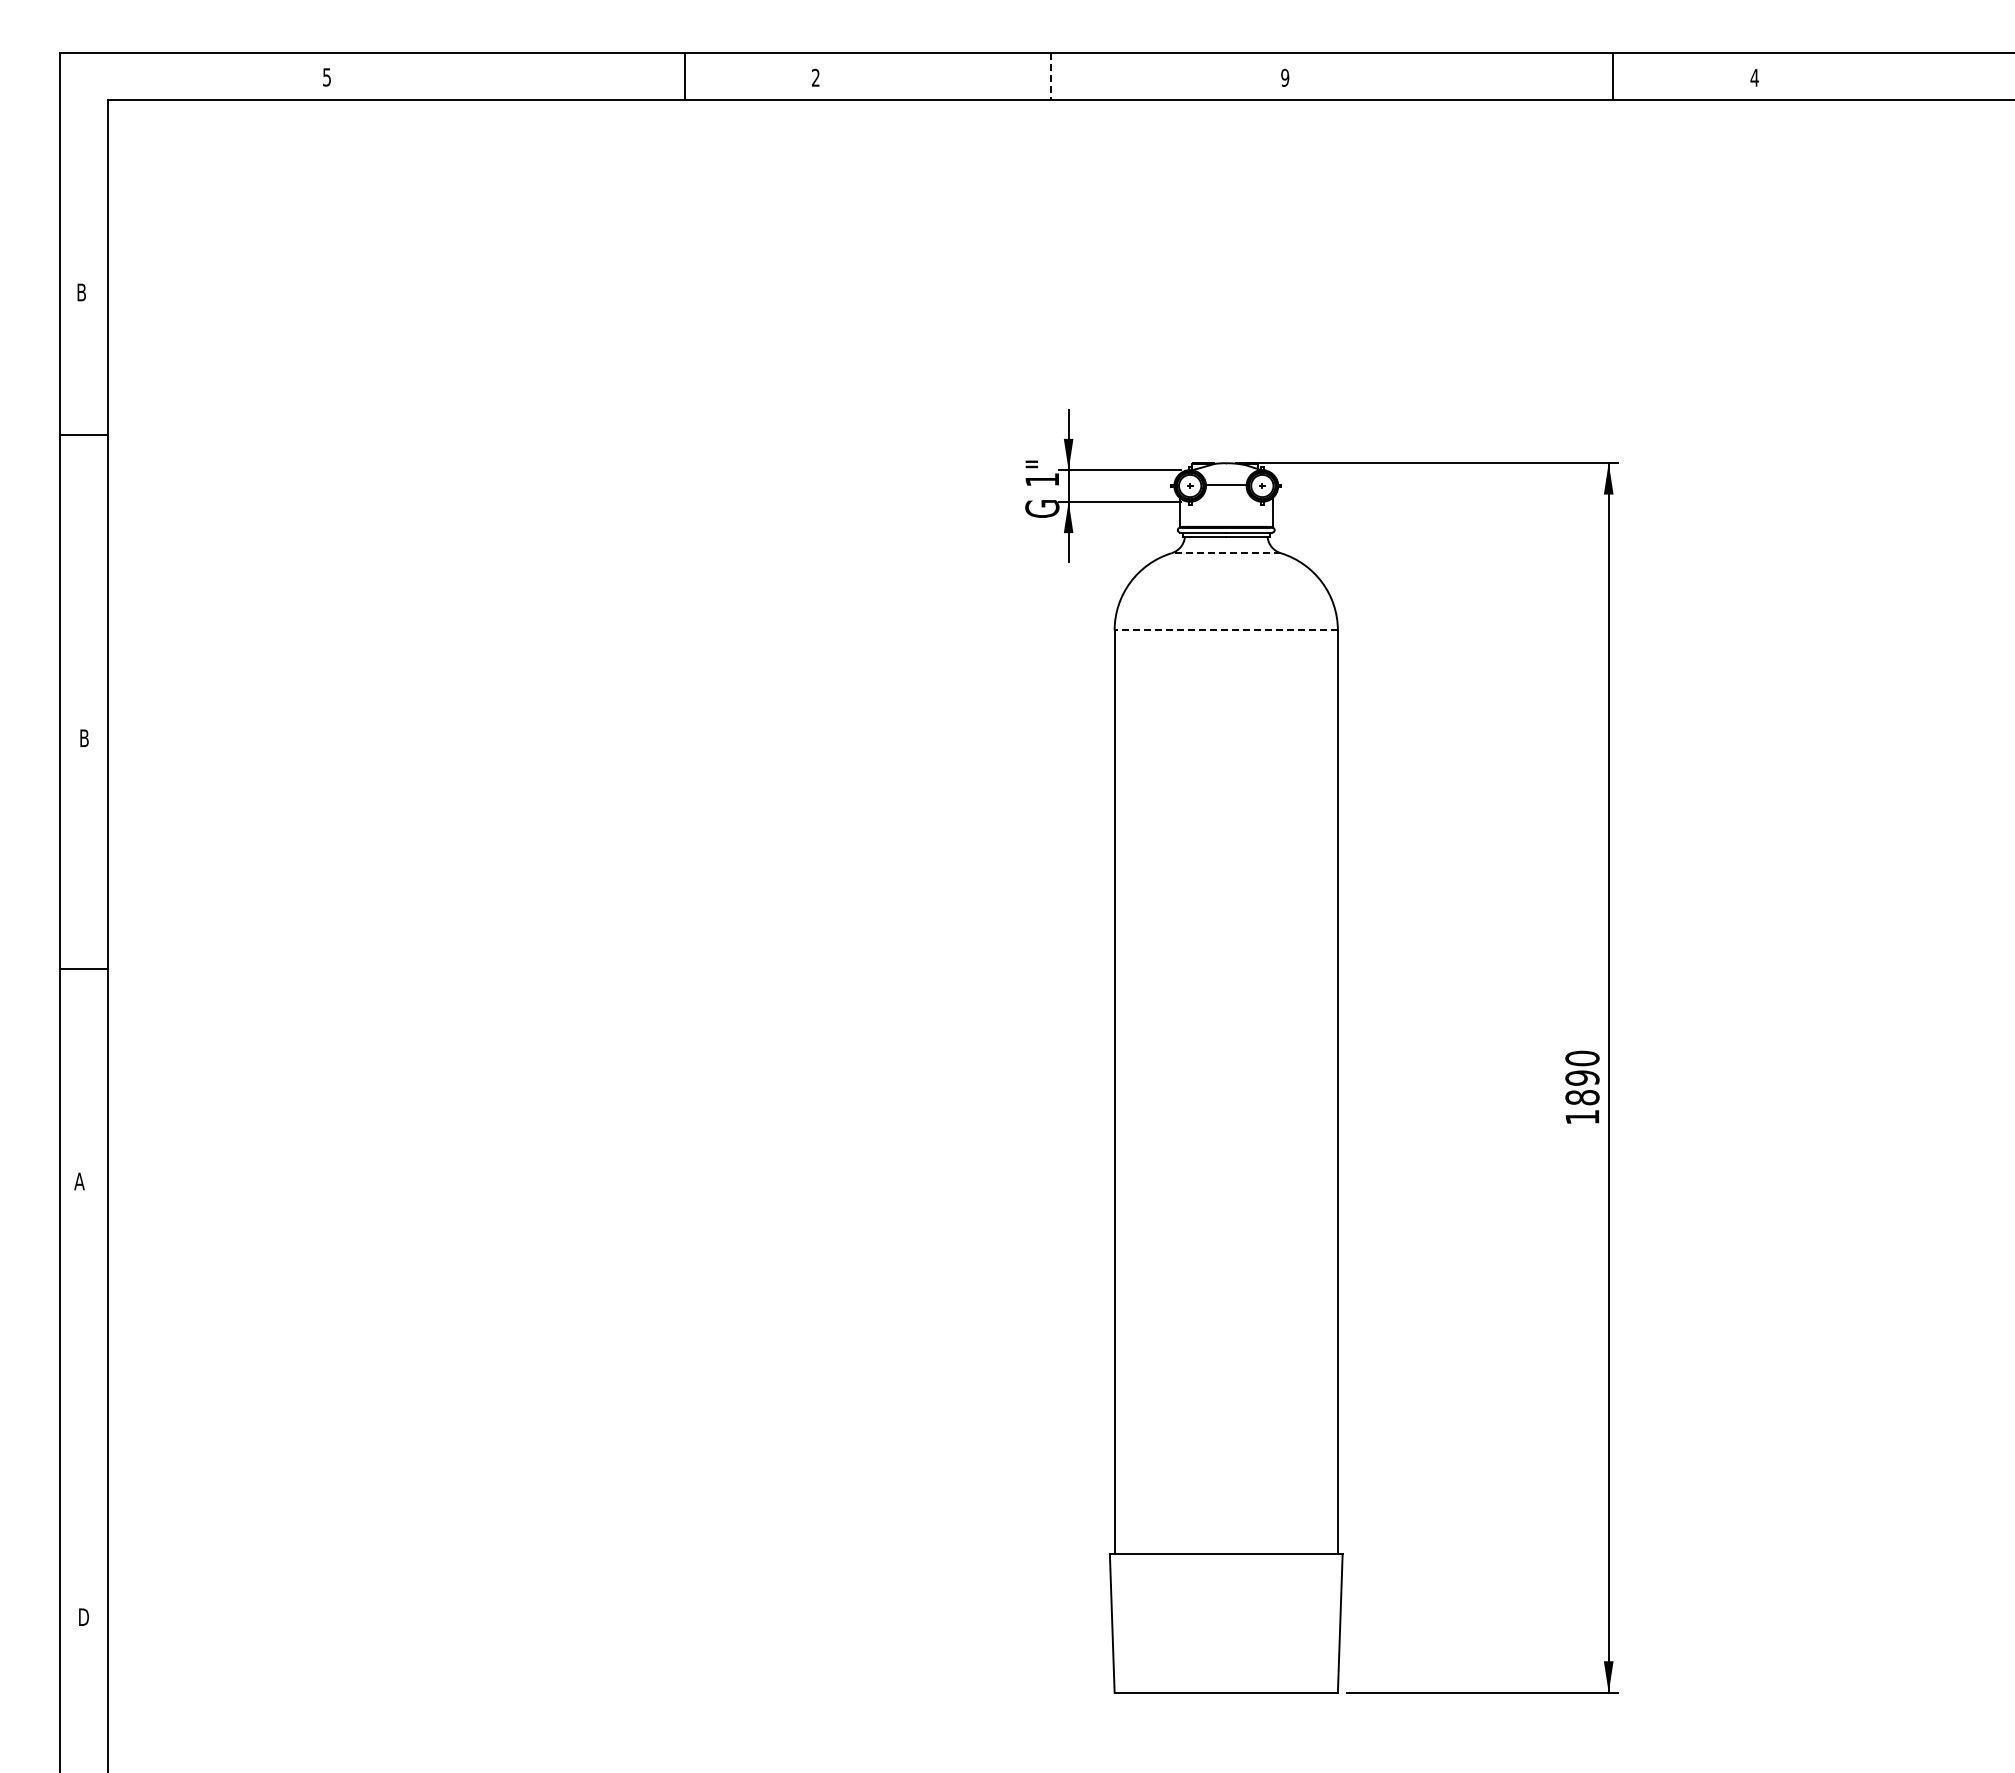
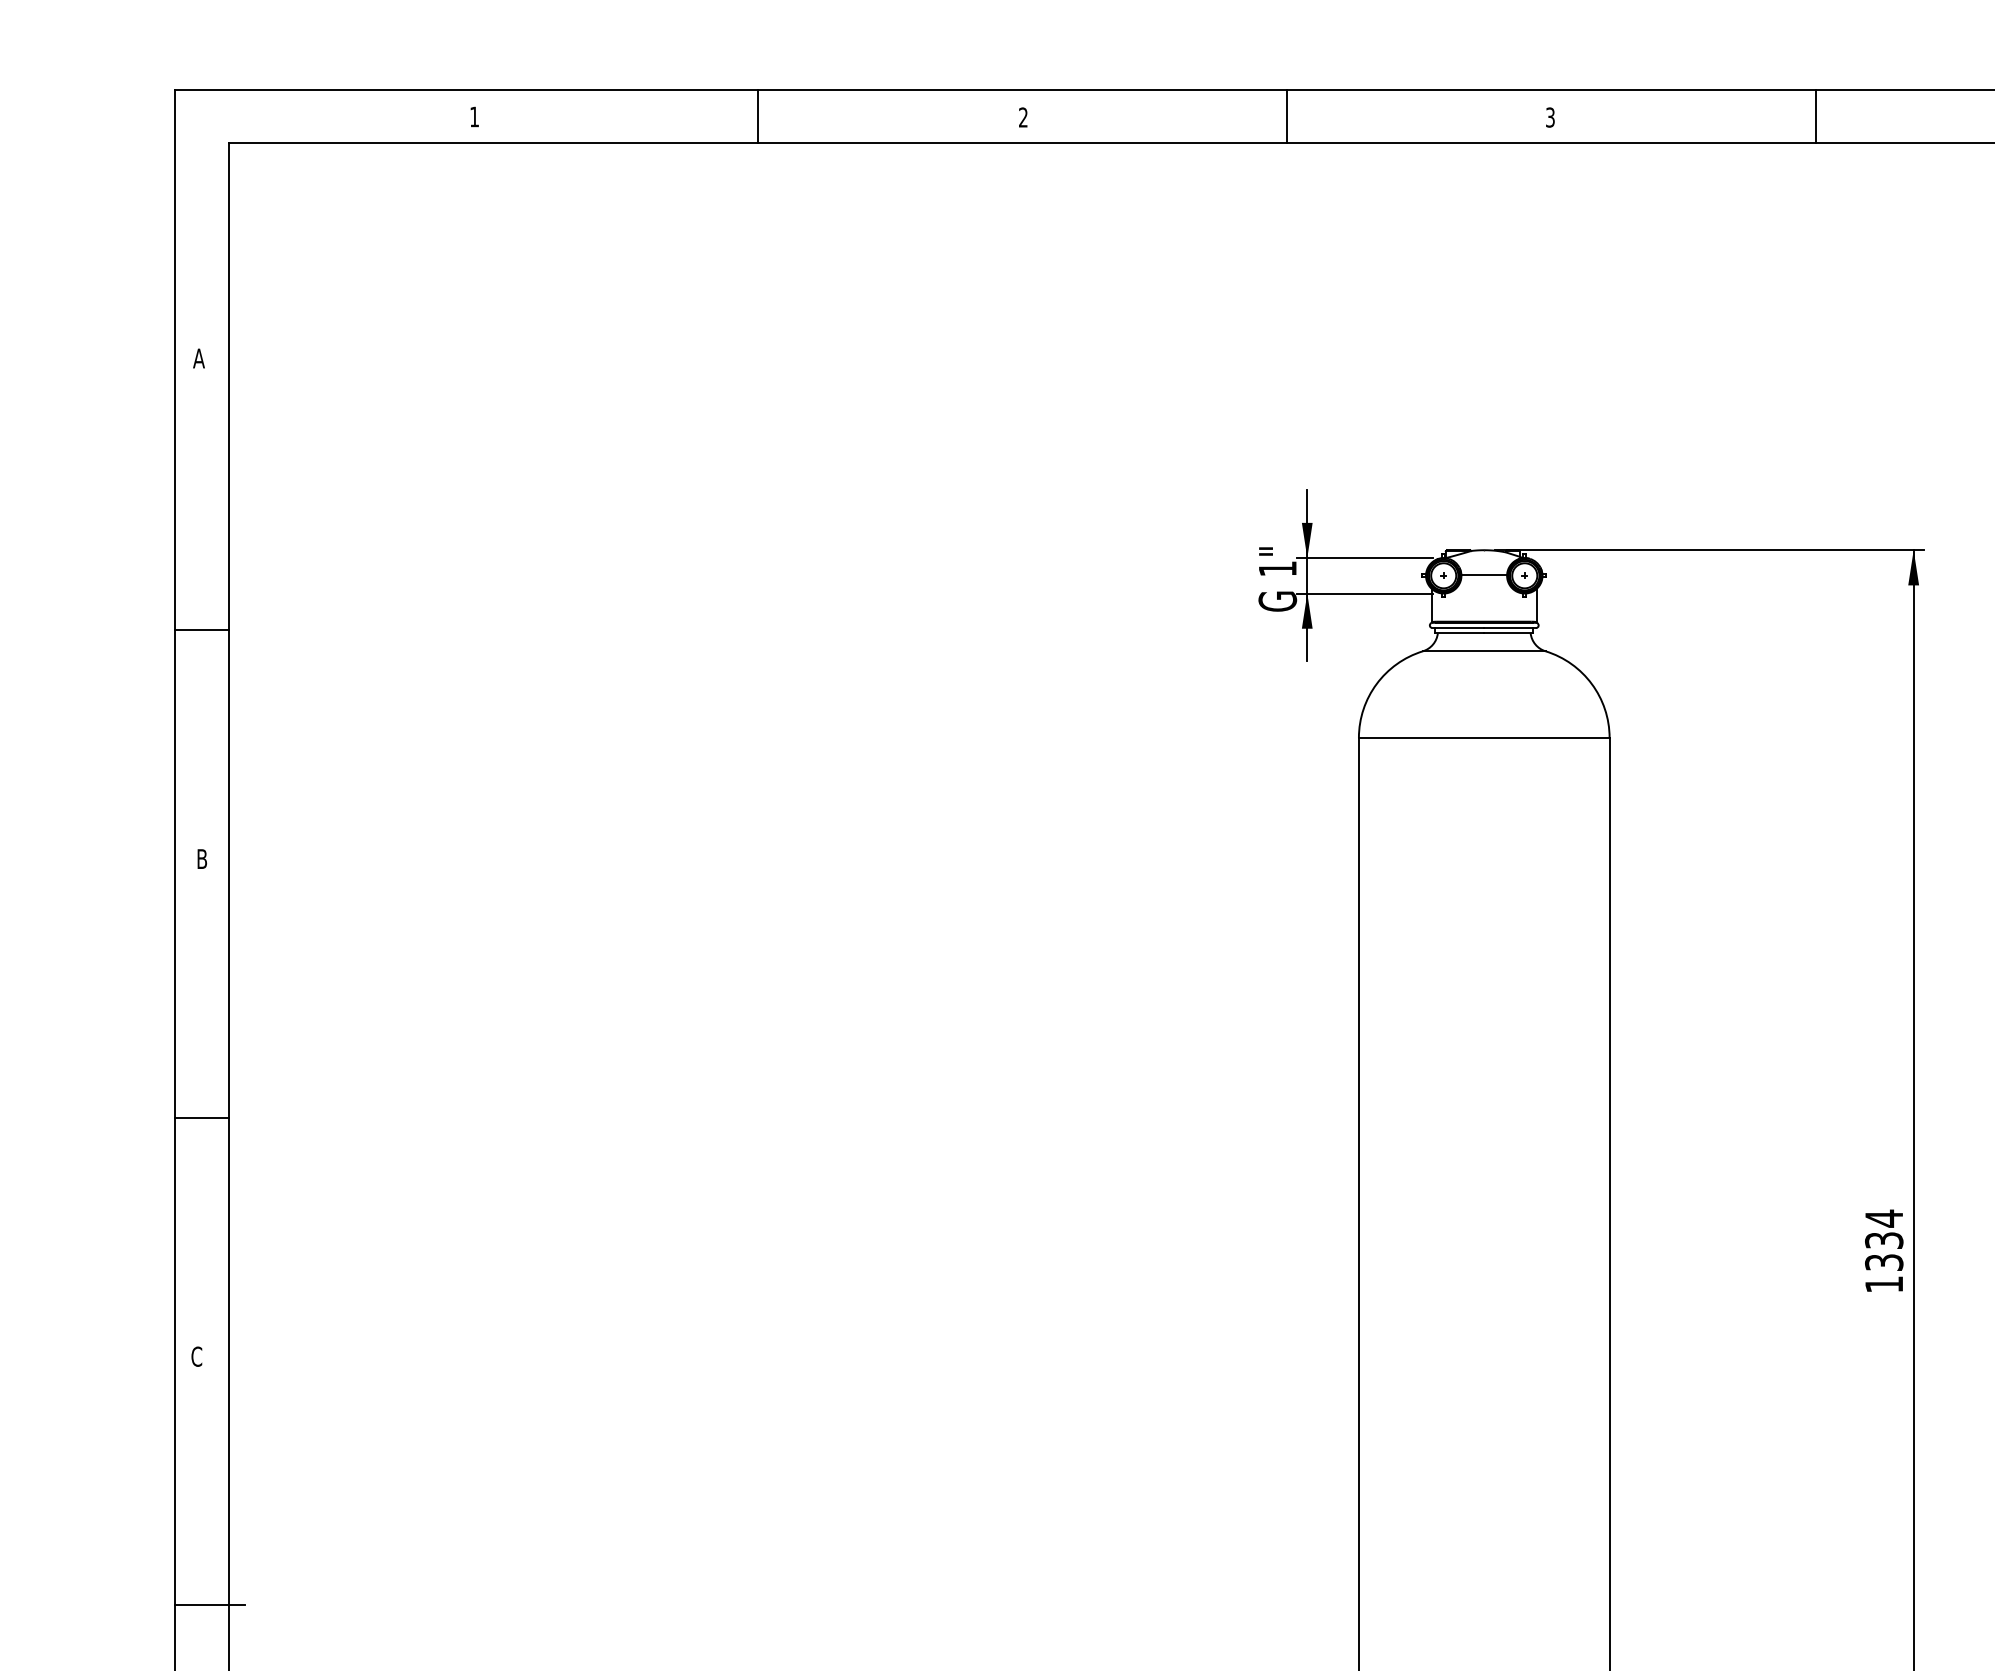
line: (685, 76) -> (758, 116), moved
line: (1050, 76) -> (1286, 116), dashed -> solid
line: (1612, 76) -> (1815, 116), moved
text: (326, 77) -> (474, 117), 5 -> 1
text: (1285, 77) -> (1550, 117), 9 -> 3
text: (81, 292) -> (198, 358), B -> A
line: (84, 434) -> (202, 630), moved
line: (1226, 553) -> (1484, 651), dashed -> solid
line: (1226, 630) -> (1484, 738), dashed -> solid
text: (1582, 1077) -> (1884, 1239), 1890 -> 1334
text: (79, 1181) -> (196, 1356), A -> C
line: (91, 1403) -> (210, 1605), added

